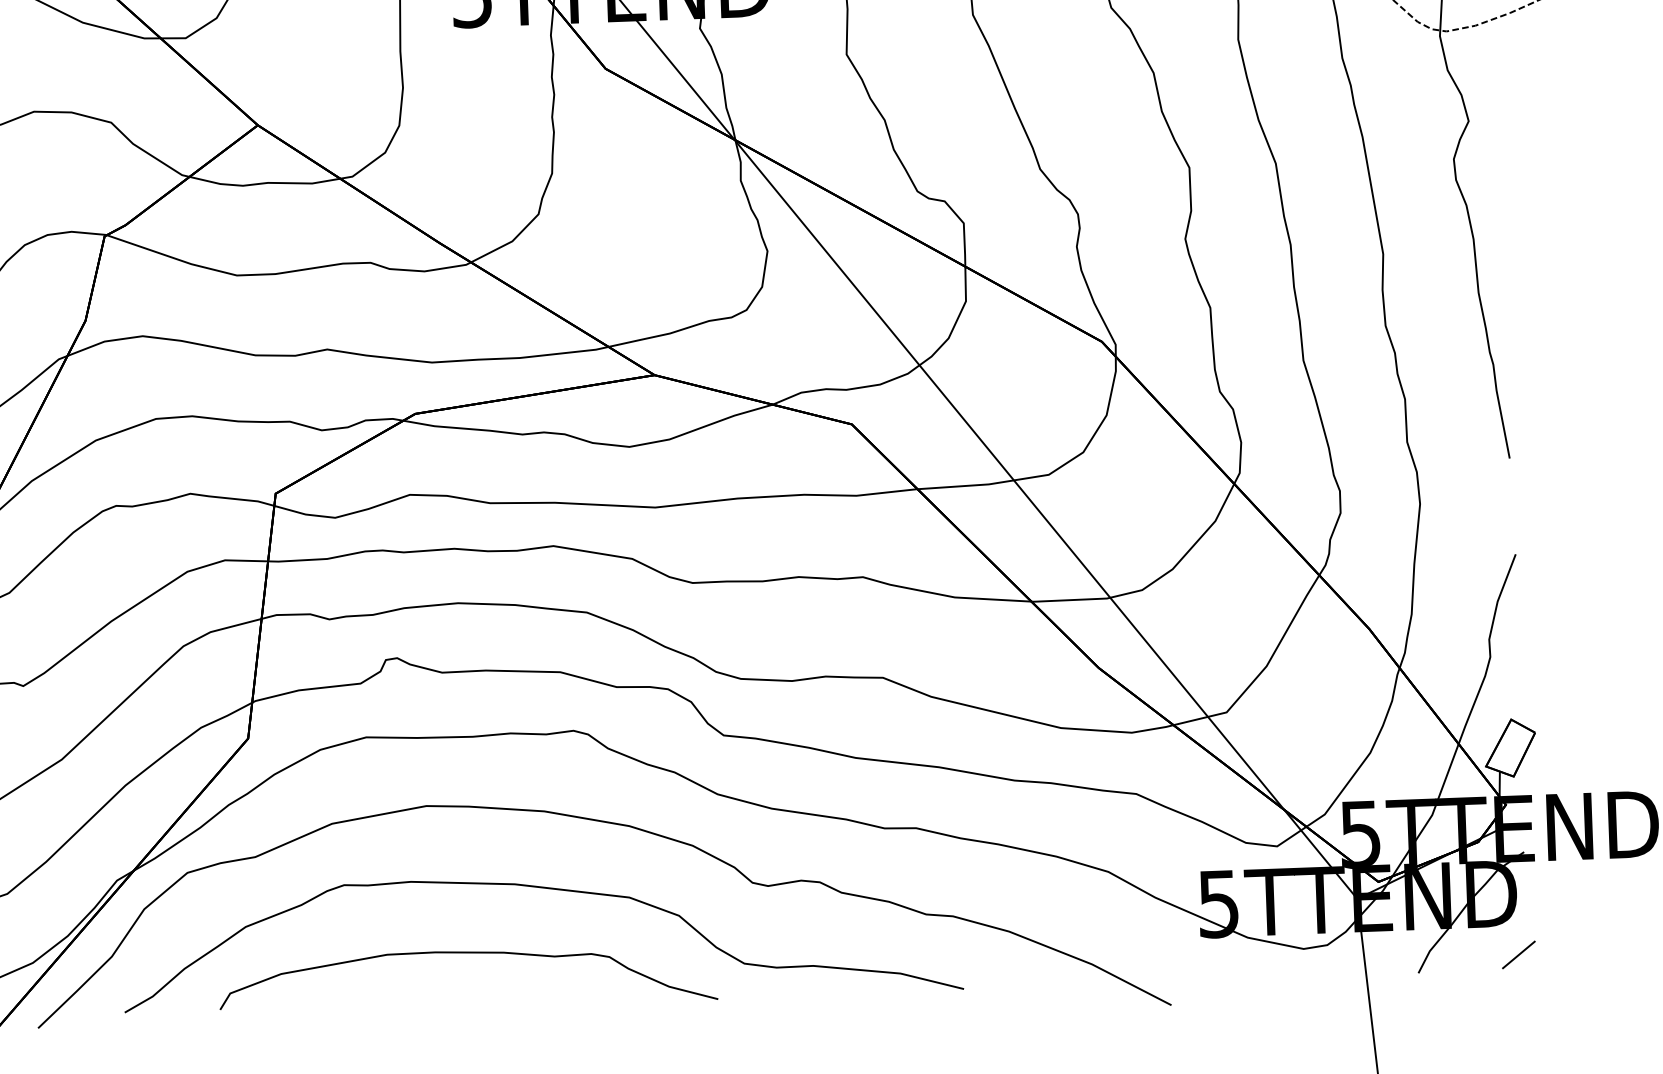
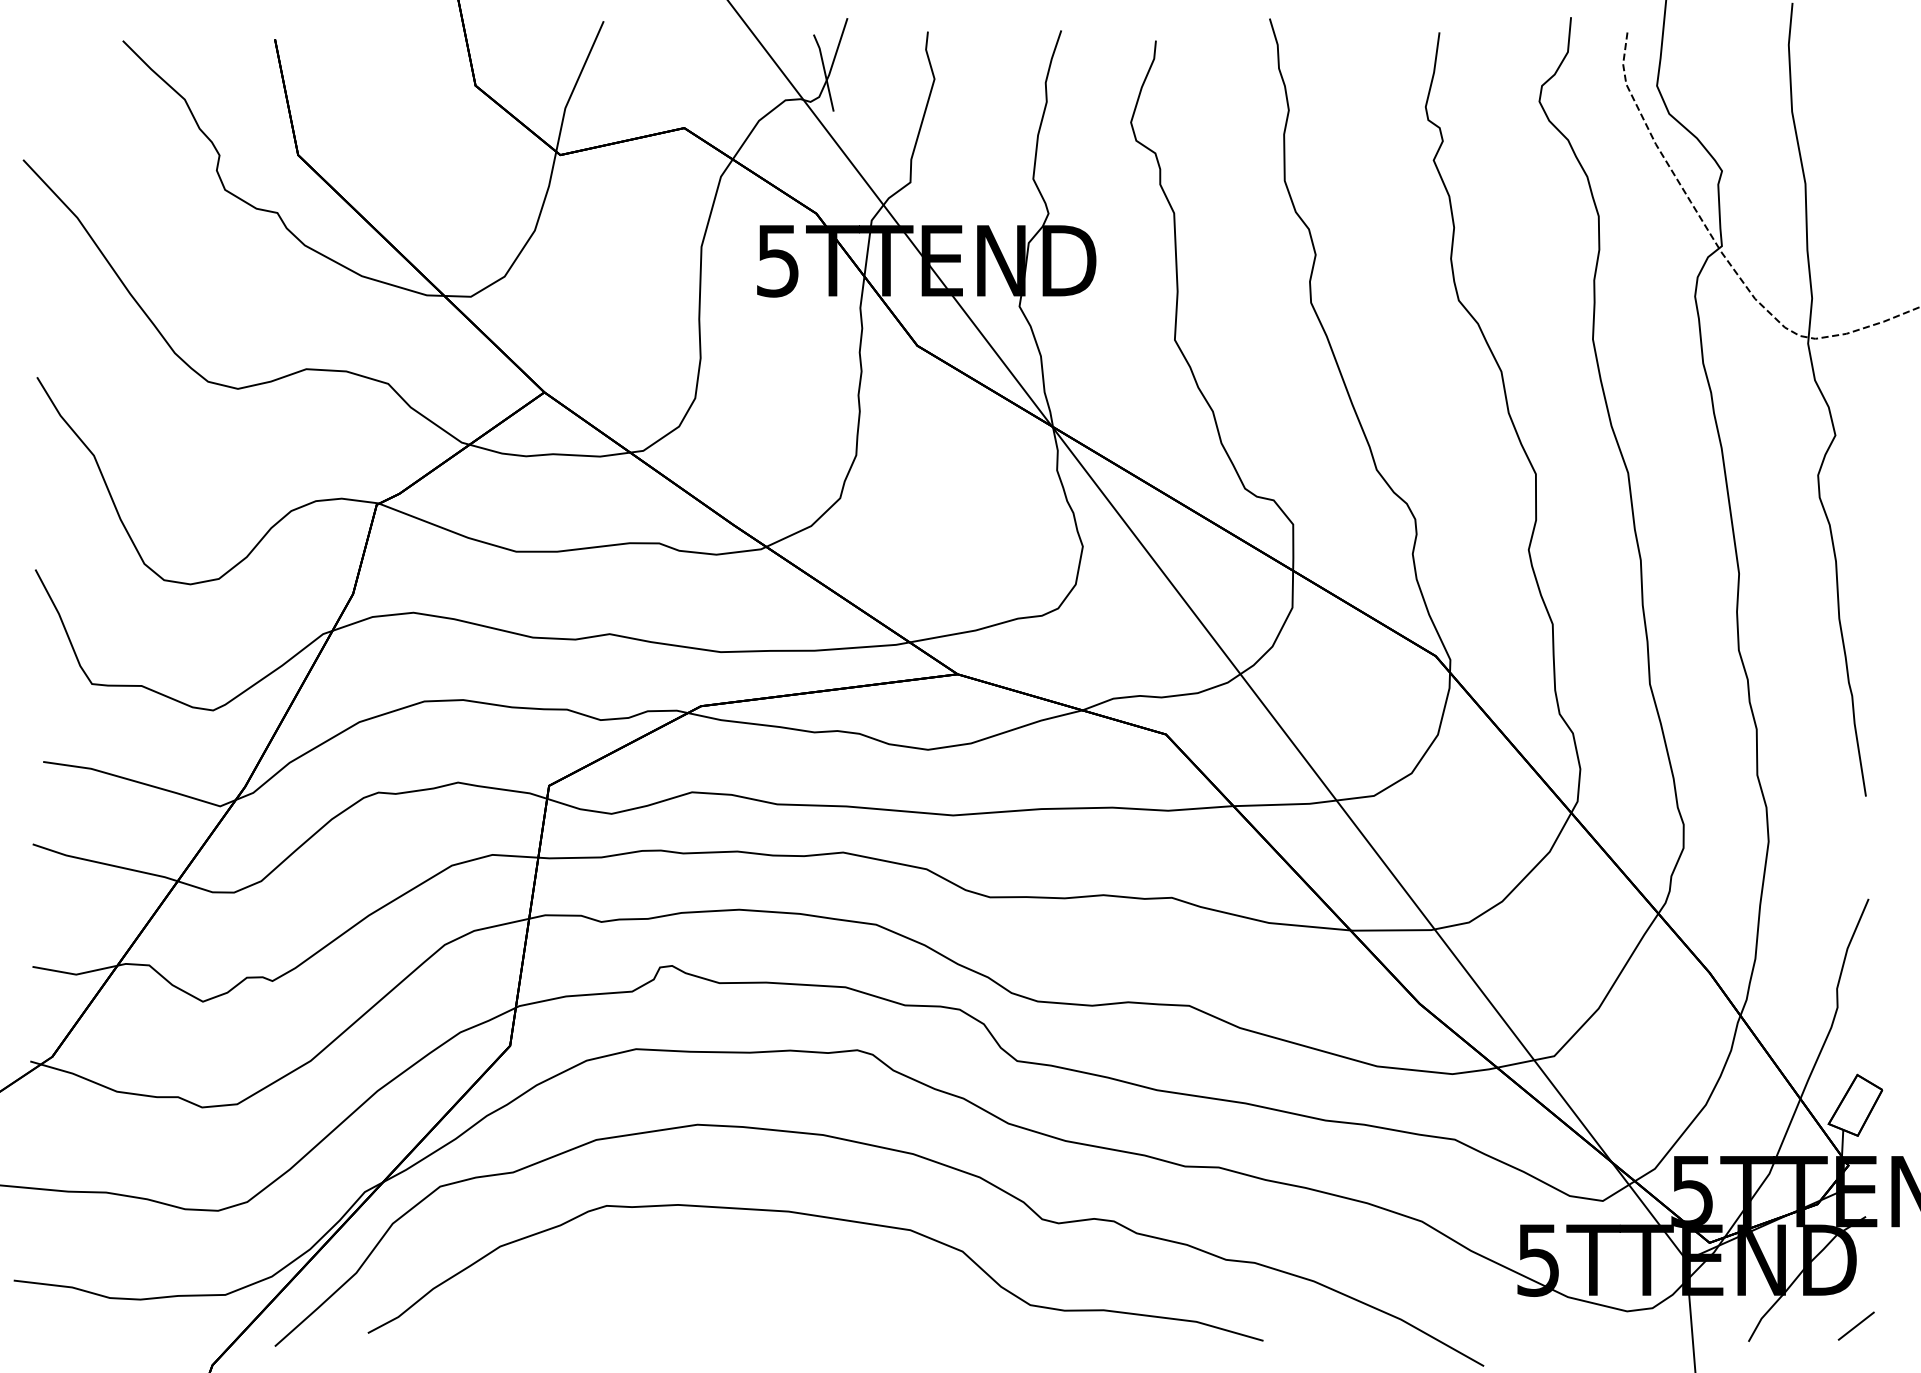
part: (467, 953) -> (735, 1283), removed

